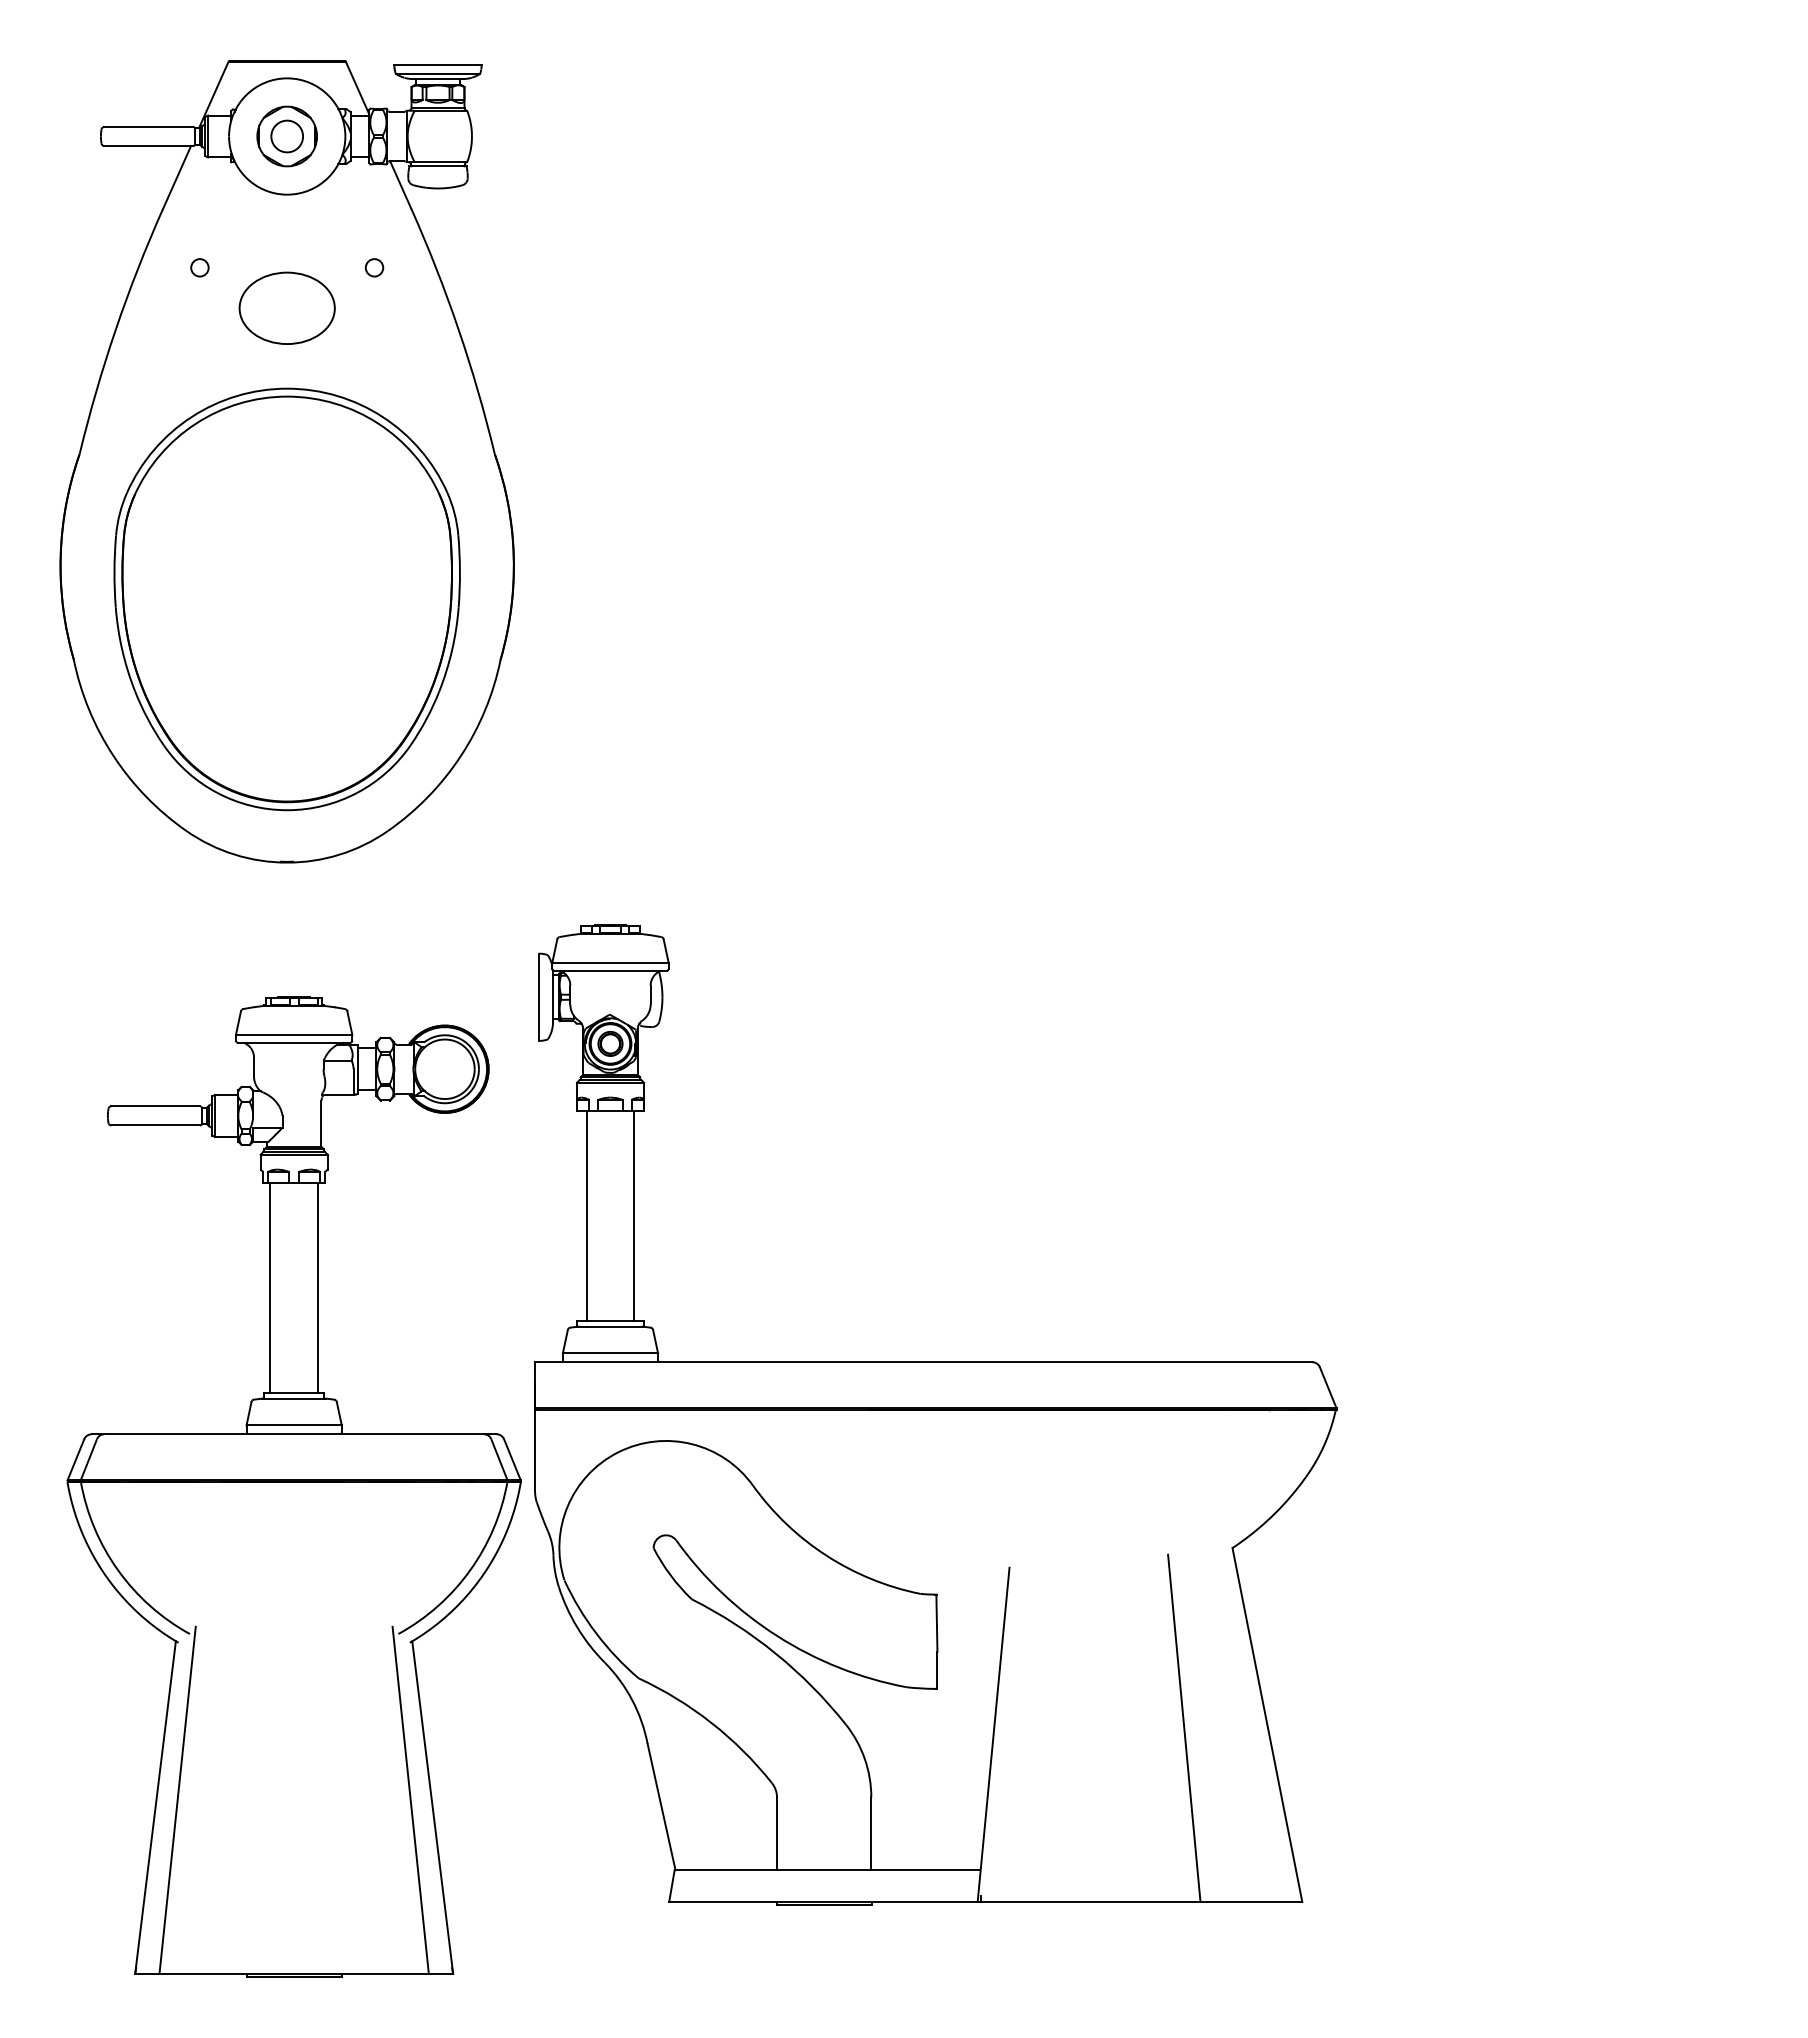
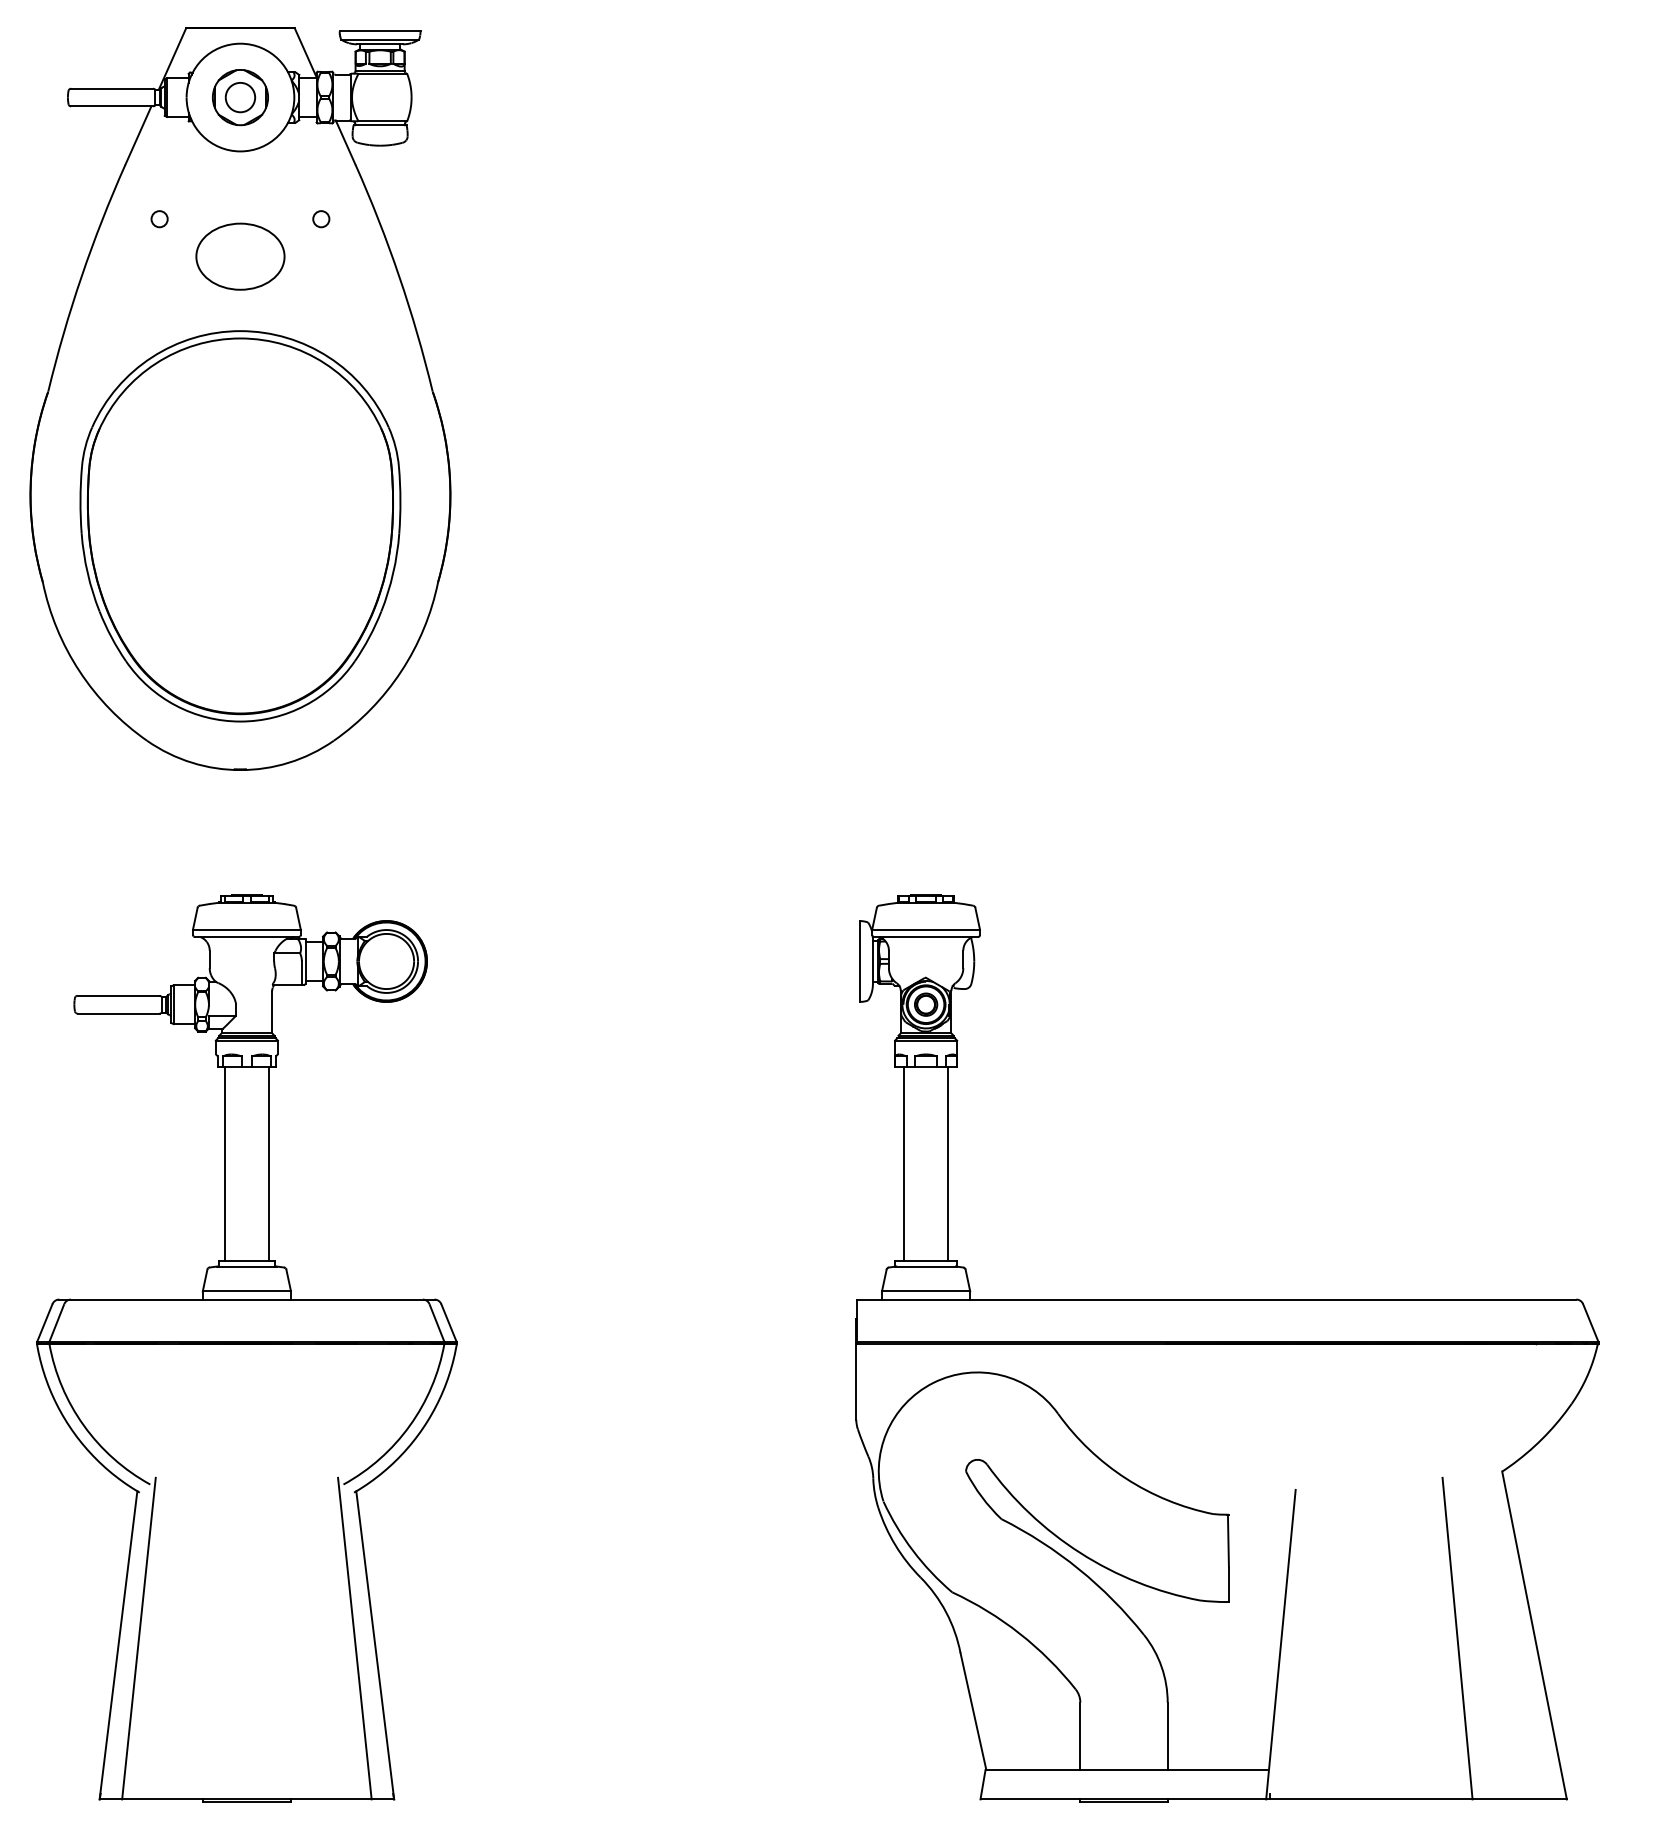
part: (935, 1414) -> (1227, 1347), moved

